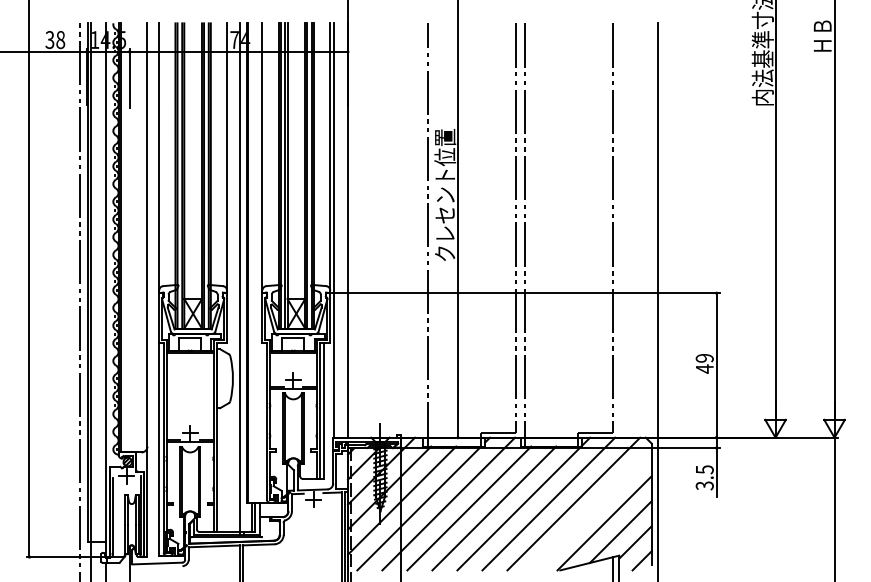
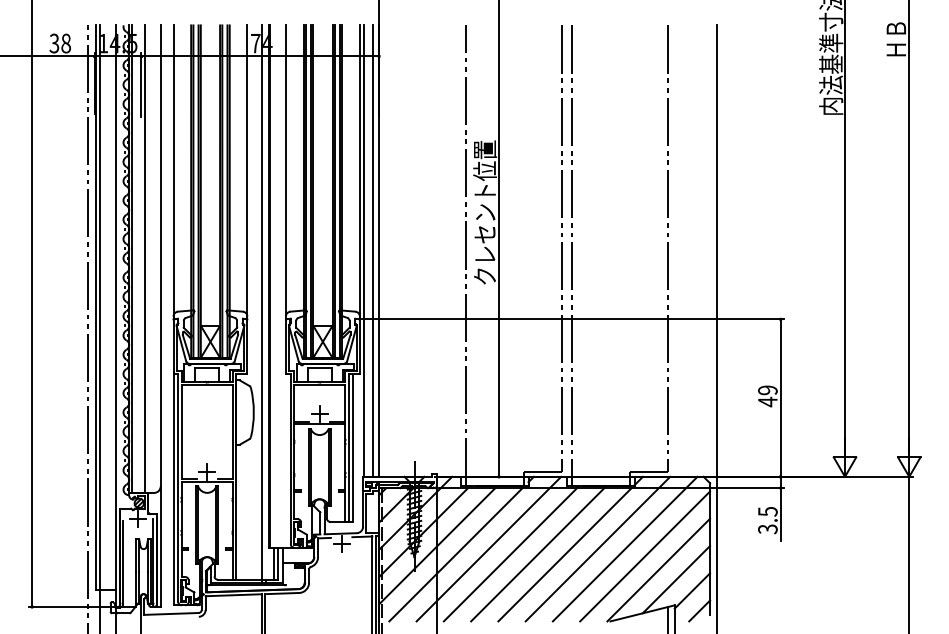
line: (342, 230) -> (373, 251), added
line: (133, 237) -> (145, 258), added
line: (591, 510) -> (644, 556), added

